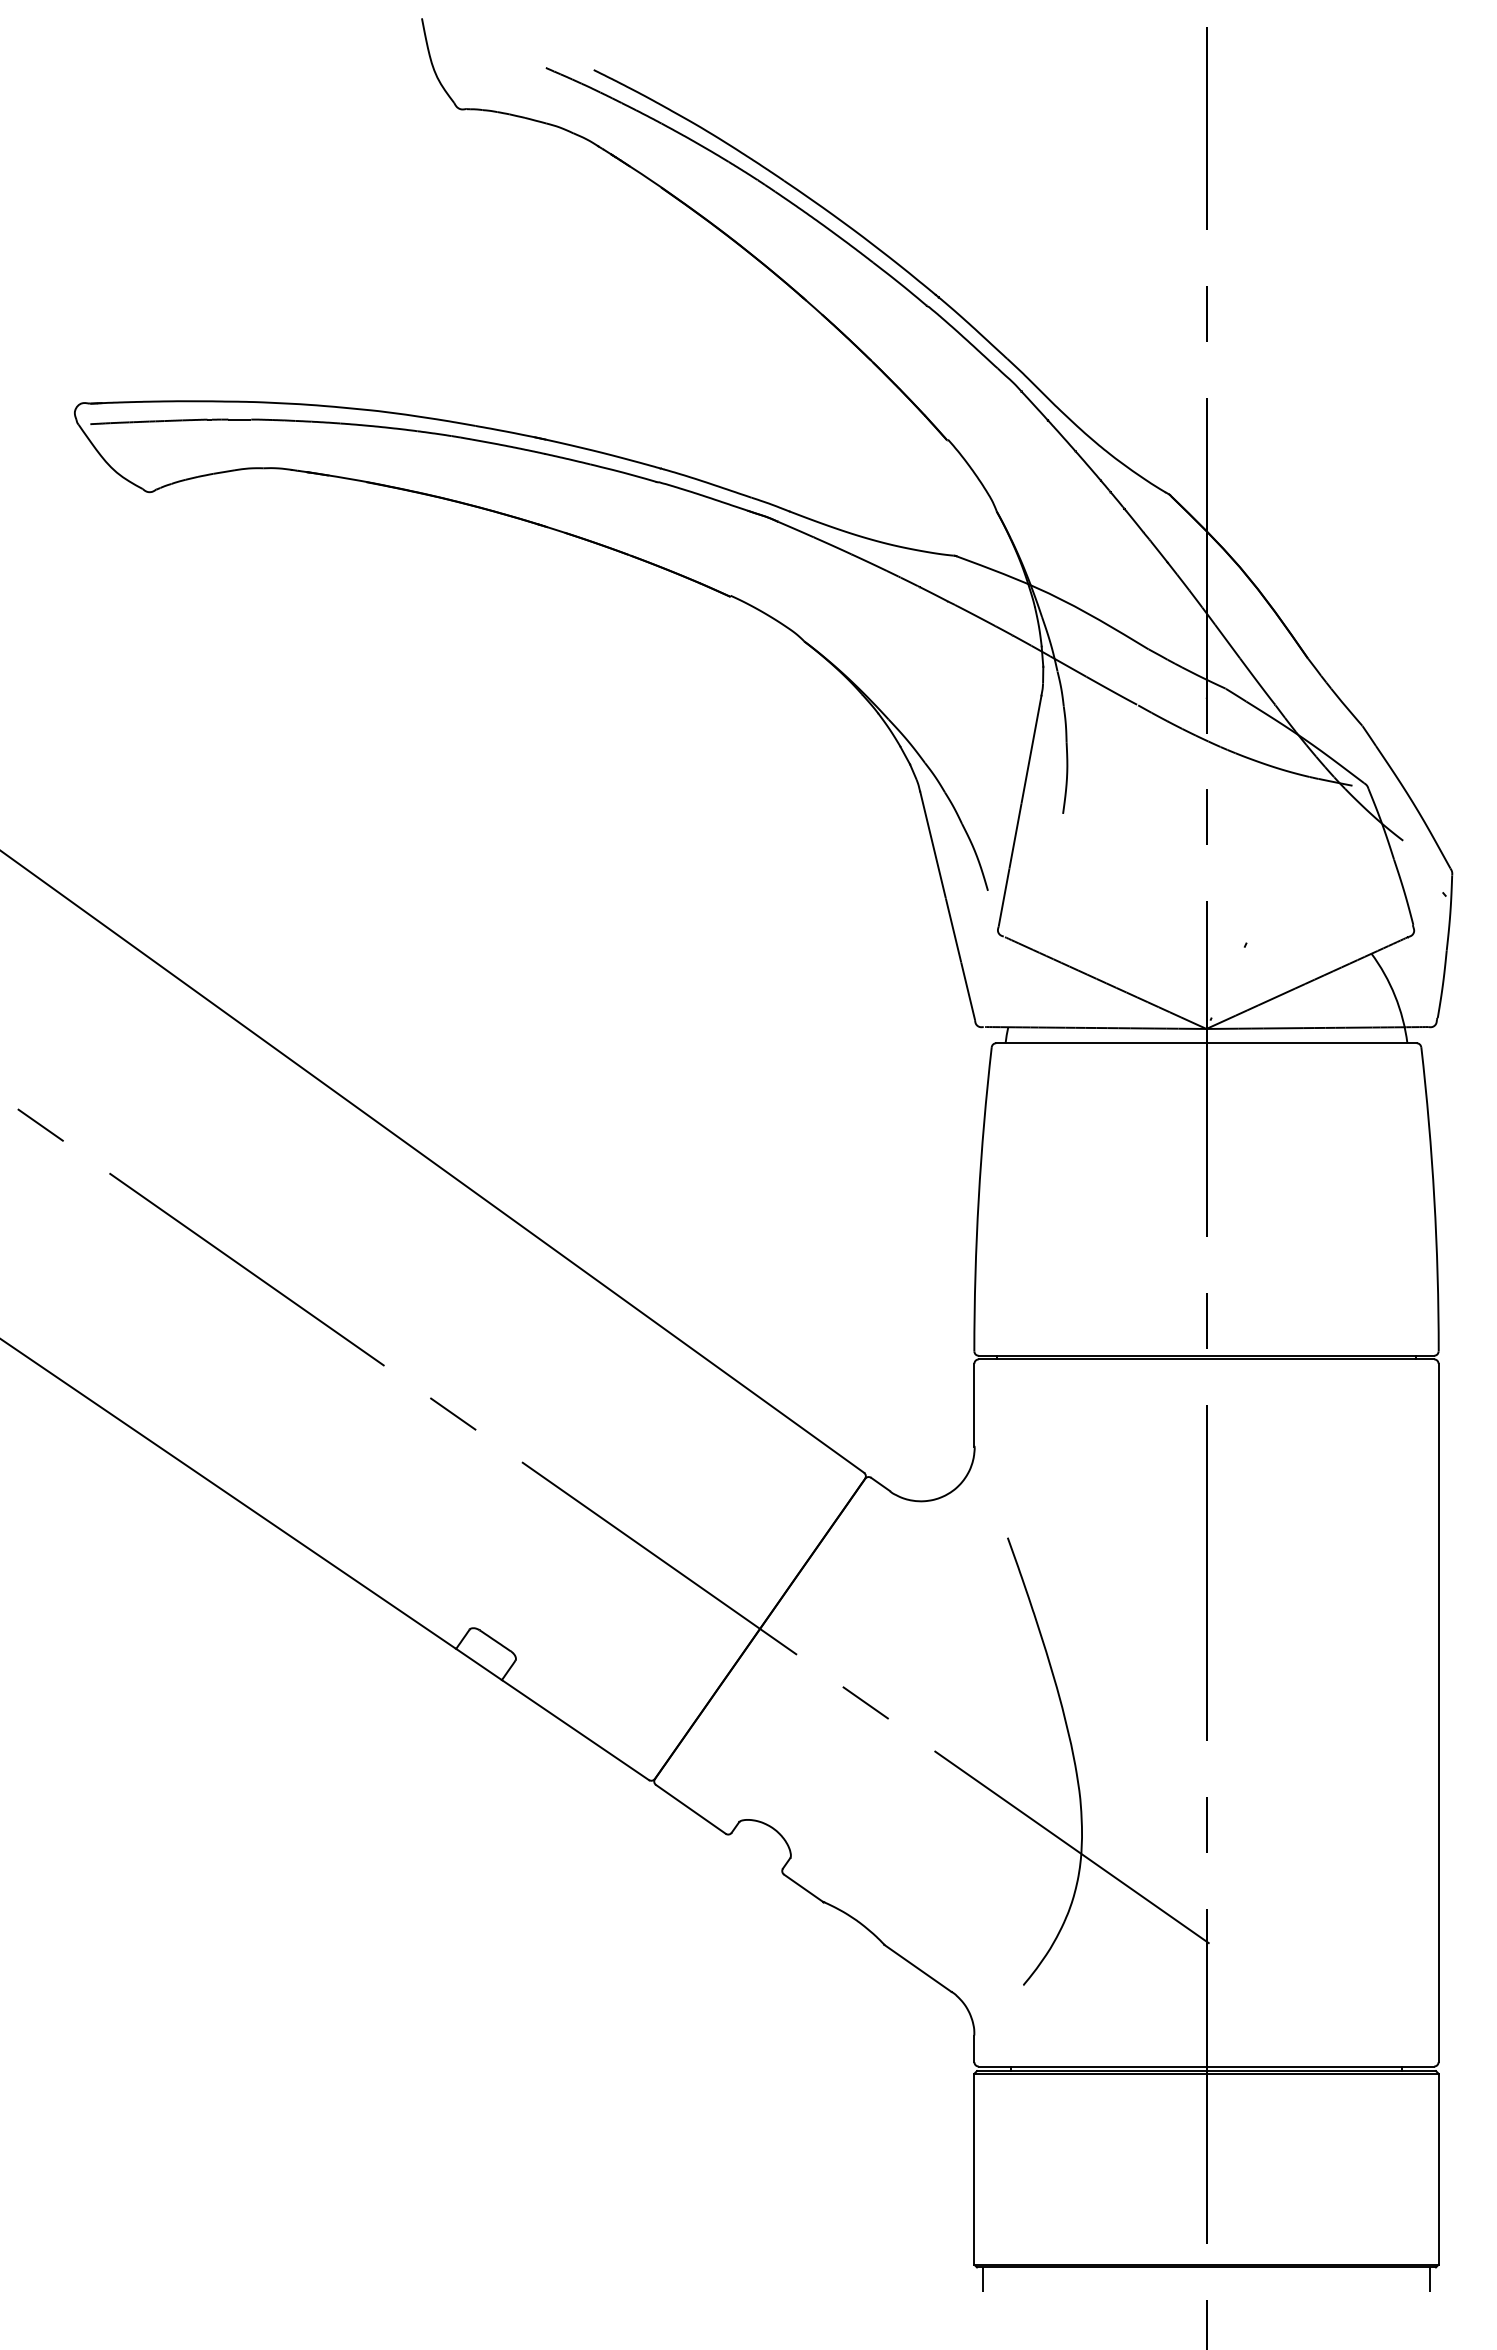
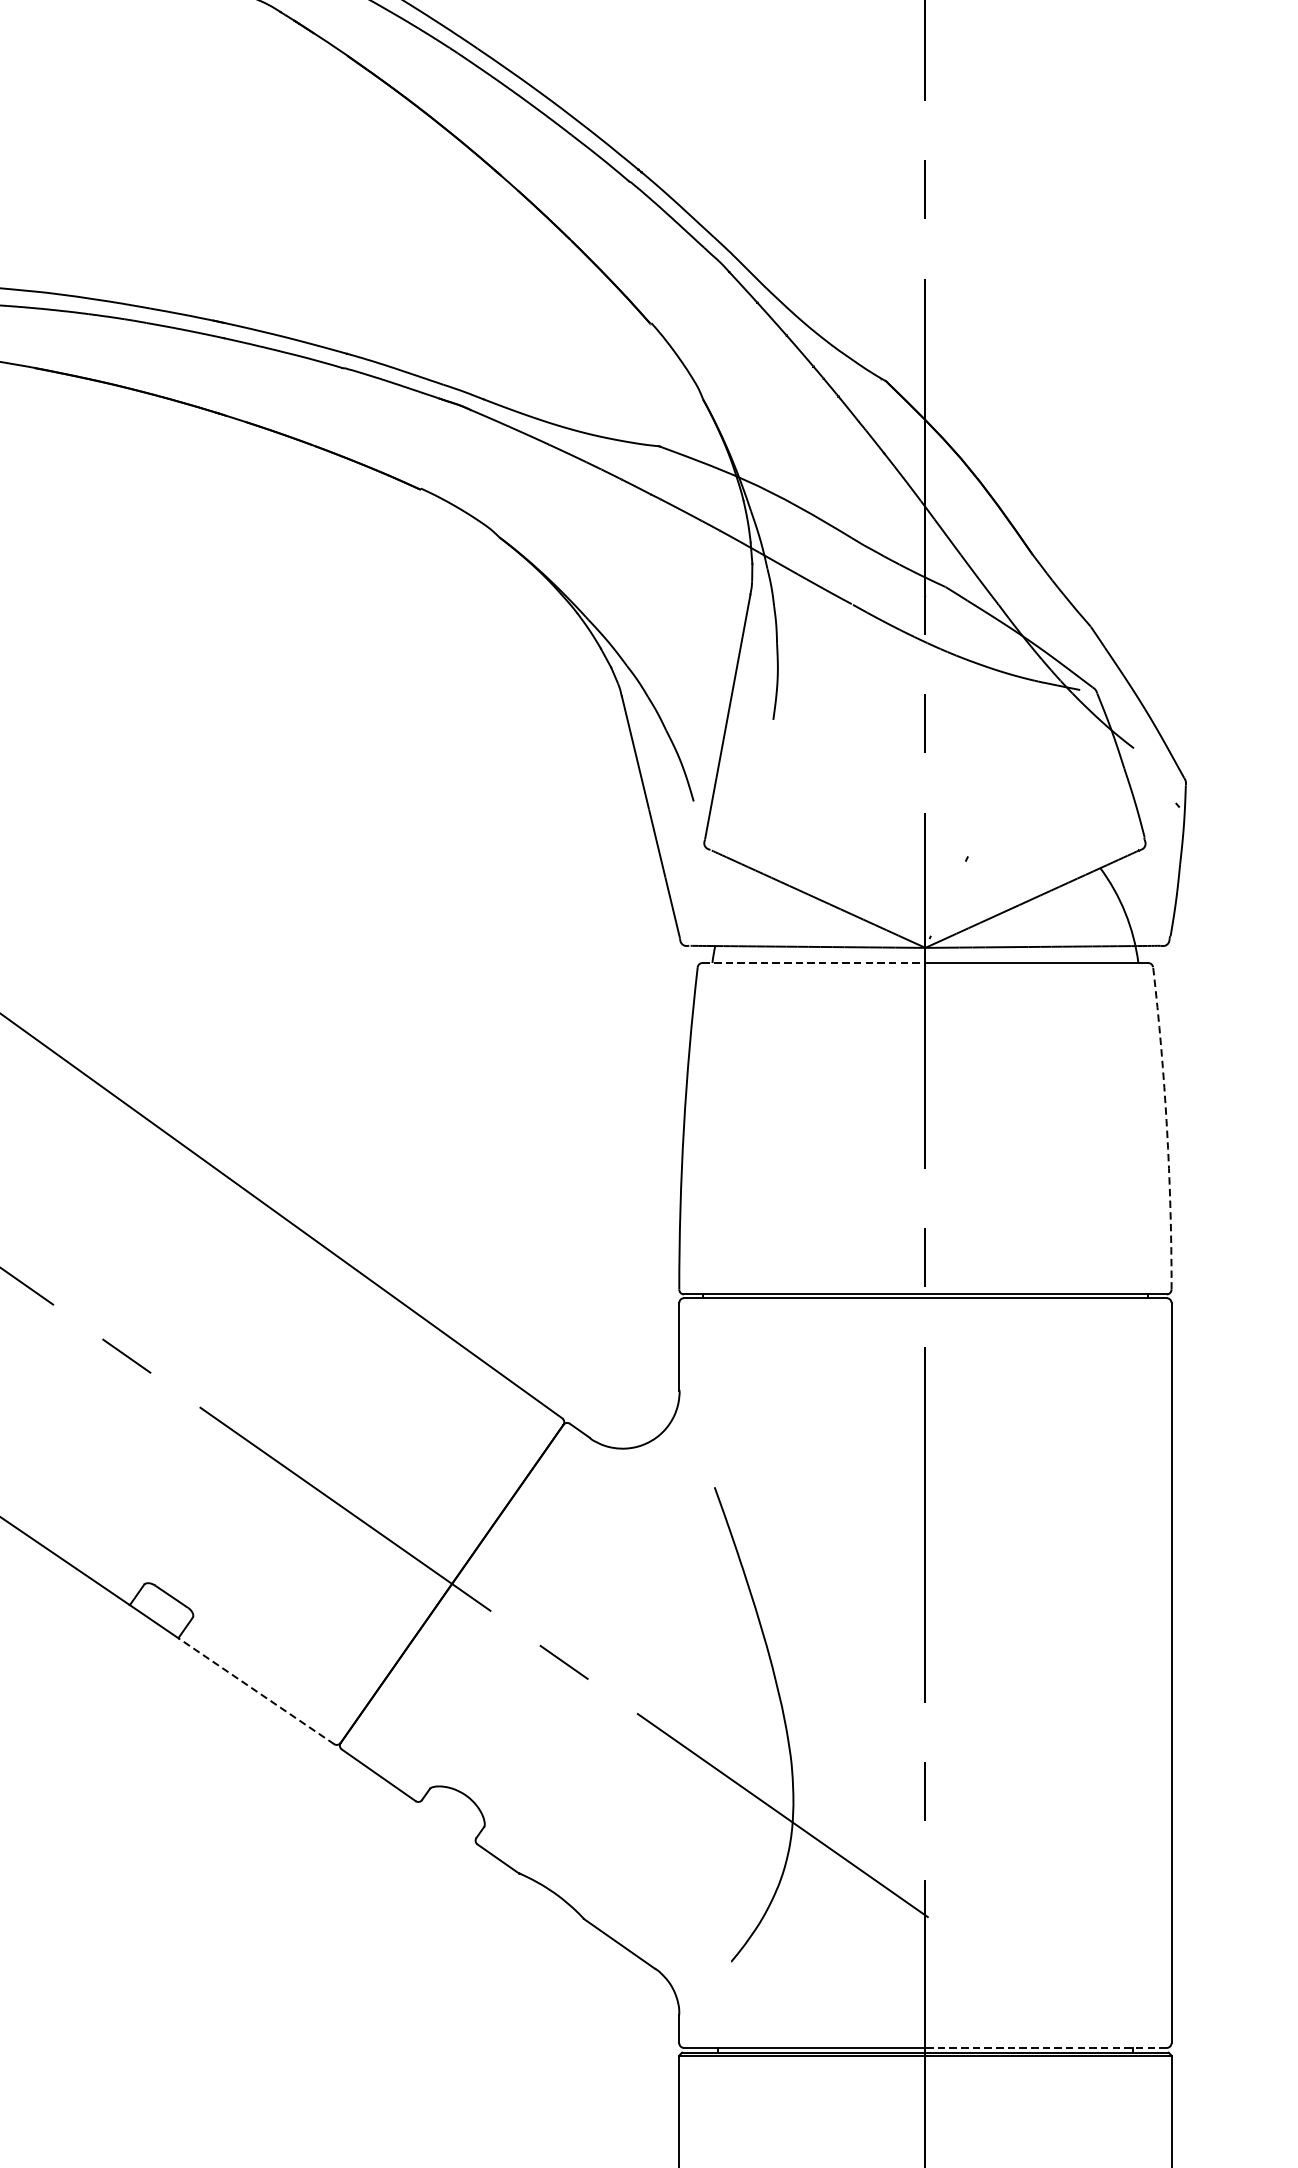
line: (1101, 1043) -> (814, 963), solid -> dashed
arc: (1434, 1198) -> (1167, 1127), solid -> dashed
line: (575, 1729) -> (256, 1690), solid -> dashed
line: (1320, 2066) -> (1046, 2047), solid -> dashed

